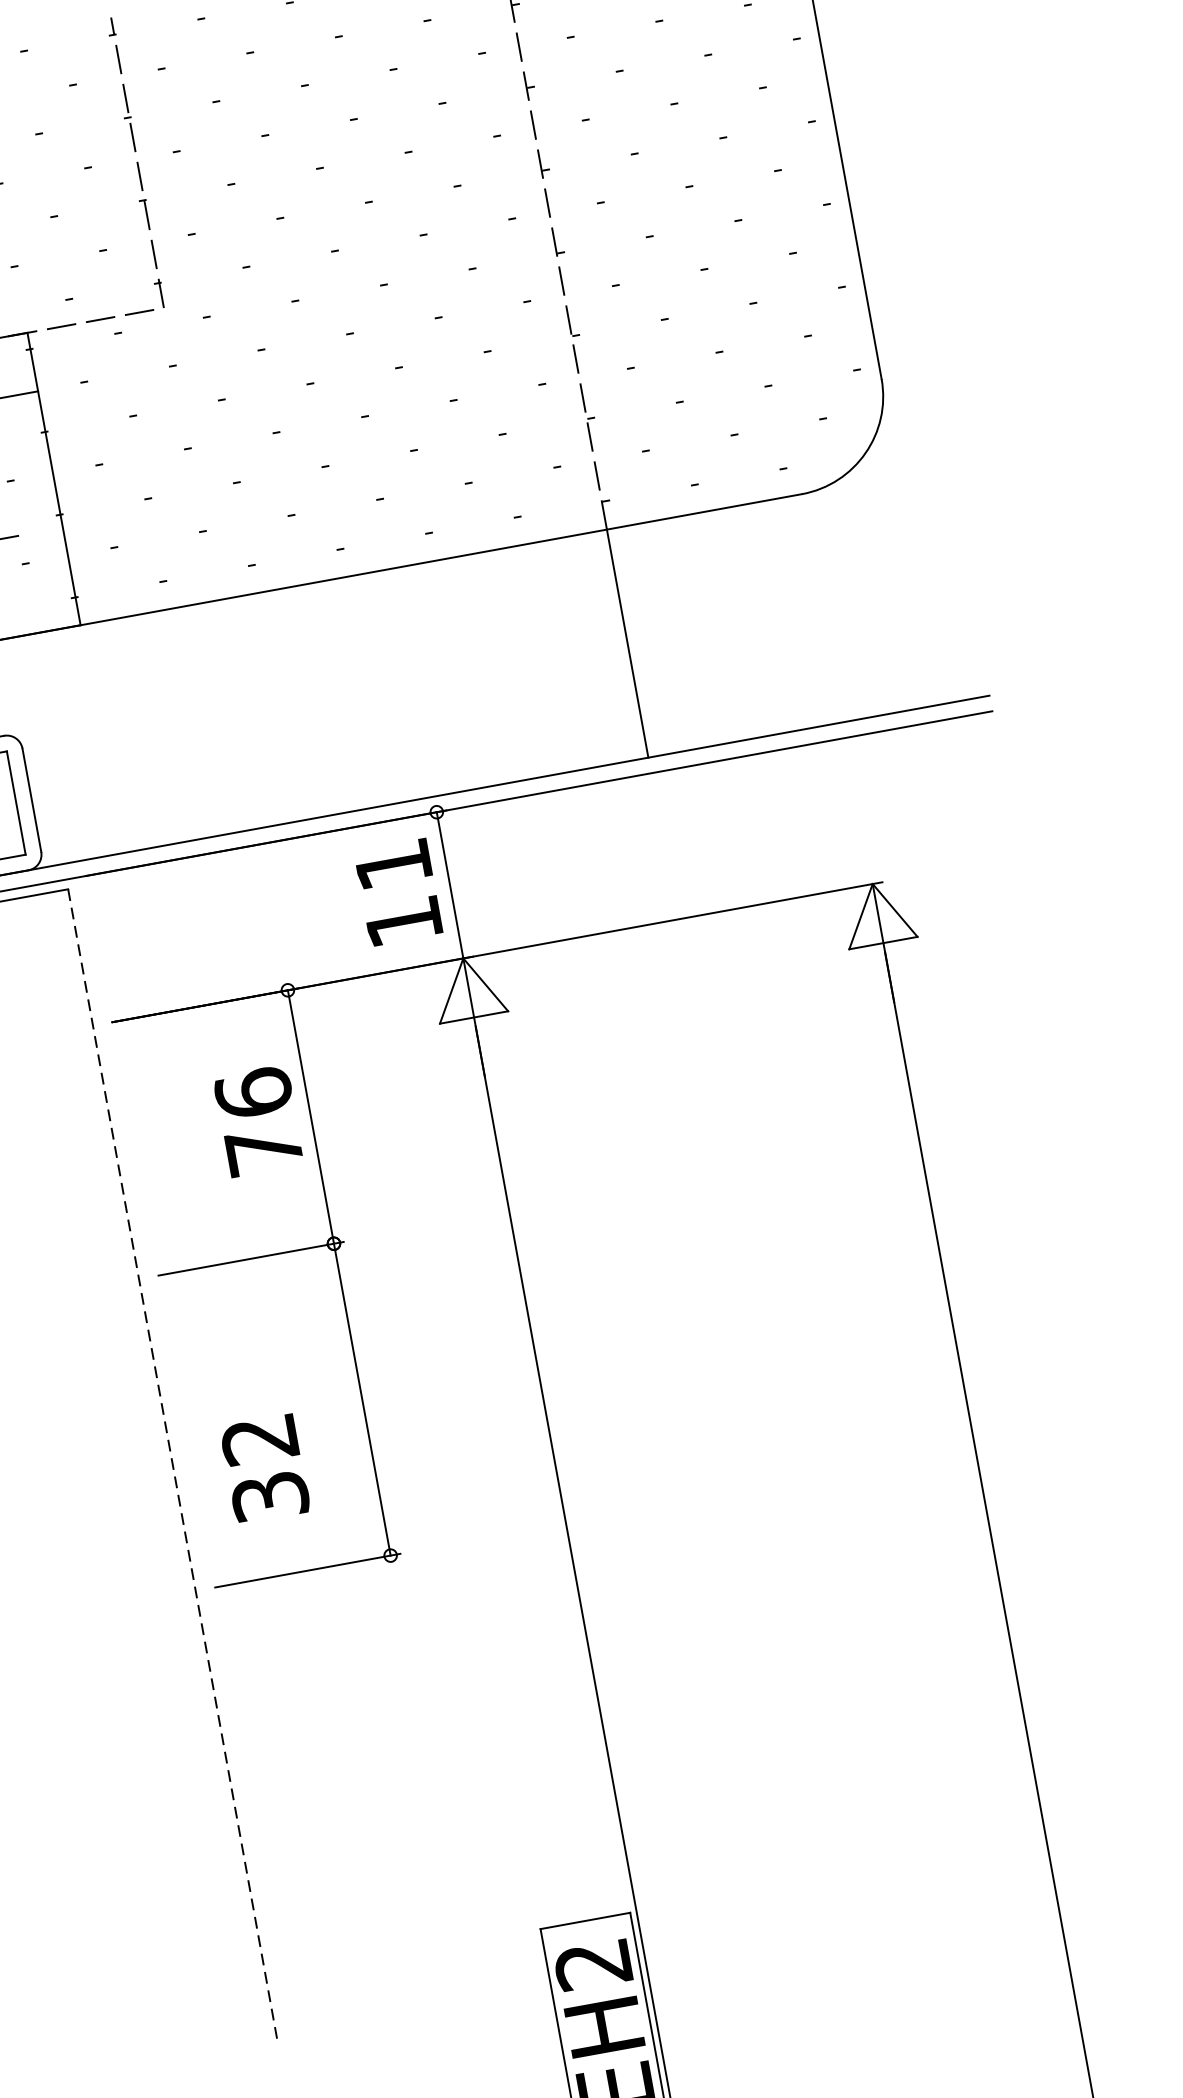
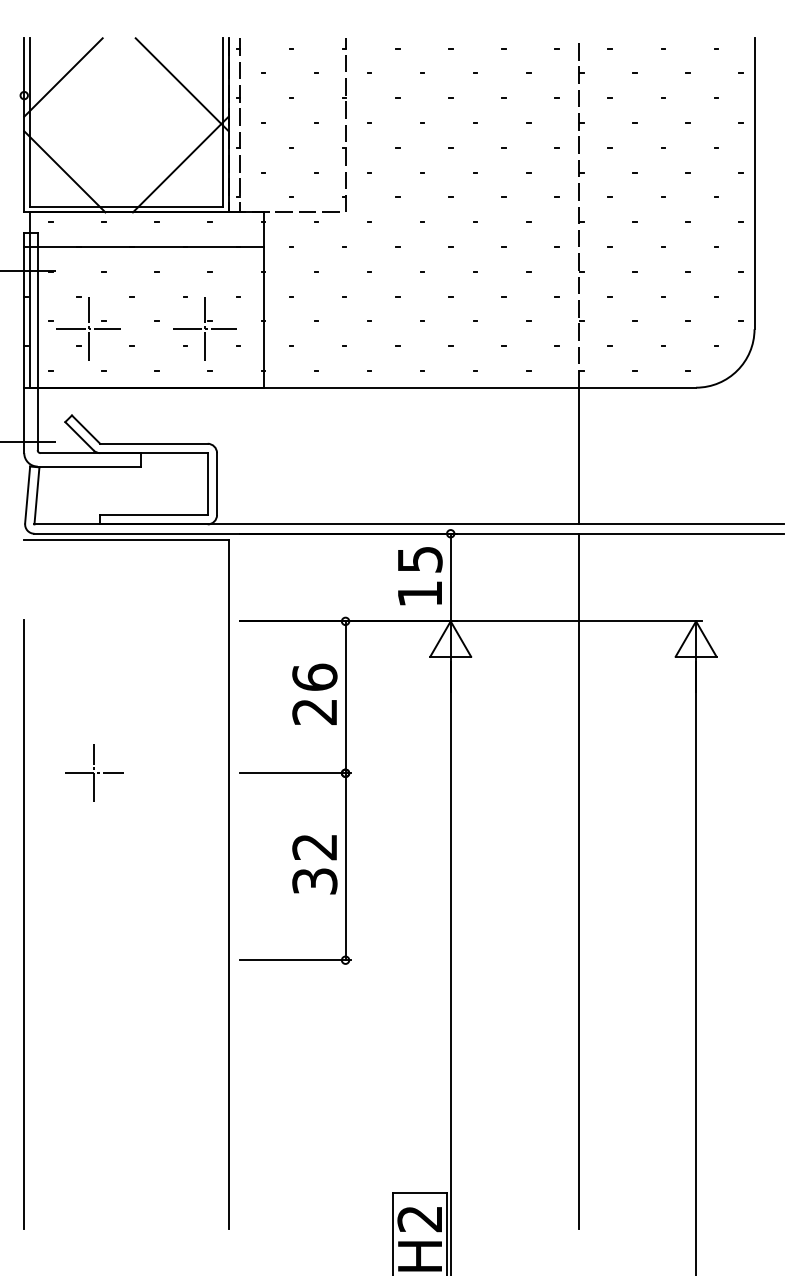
text: (394, 864) -> (420, 559), 11 -> 15
text: (263, 1151) -> (314, 712), 76 -> 26
line: (756, 1351) -> (579, 880), added
line: (172, 1464) -> (228, 884), dashed -> solid
text: (264, 1468) -> (314, 864), moved

